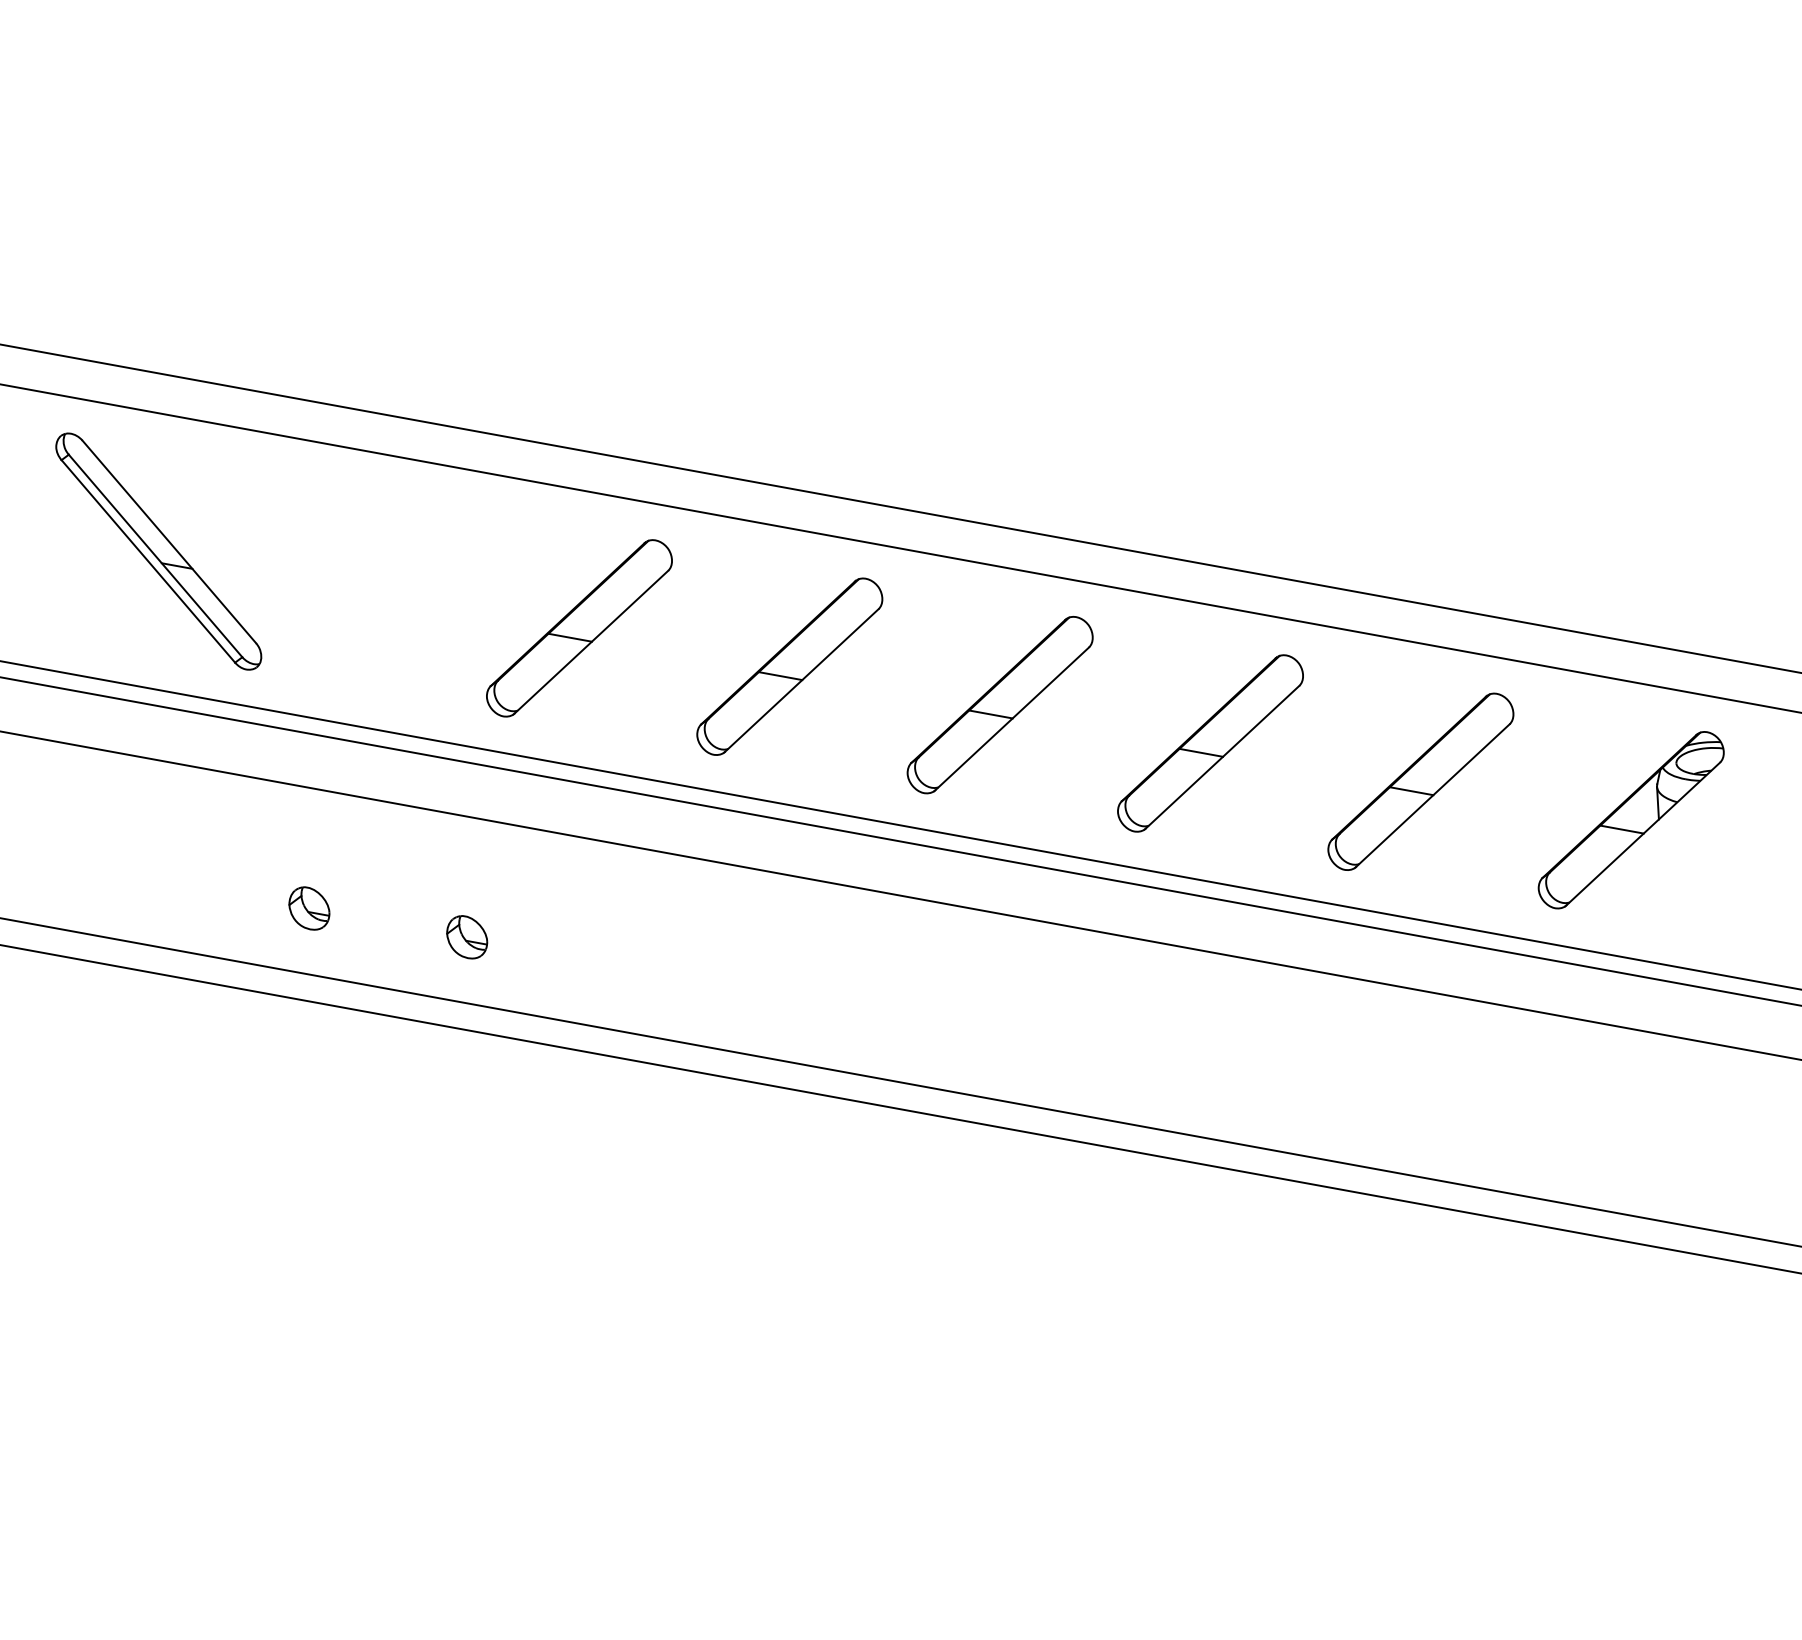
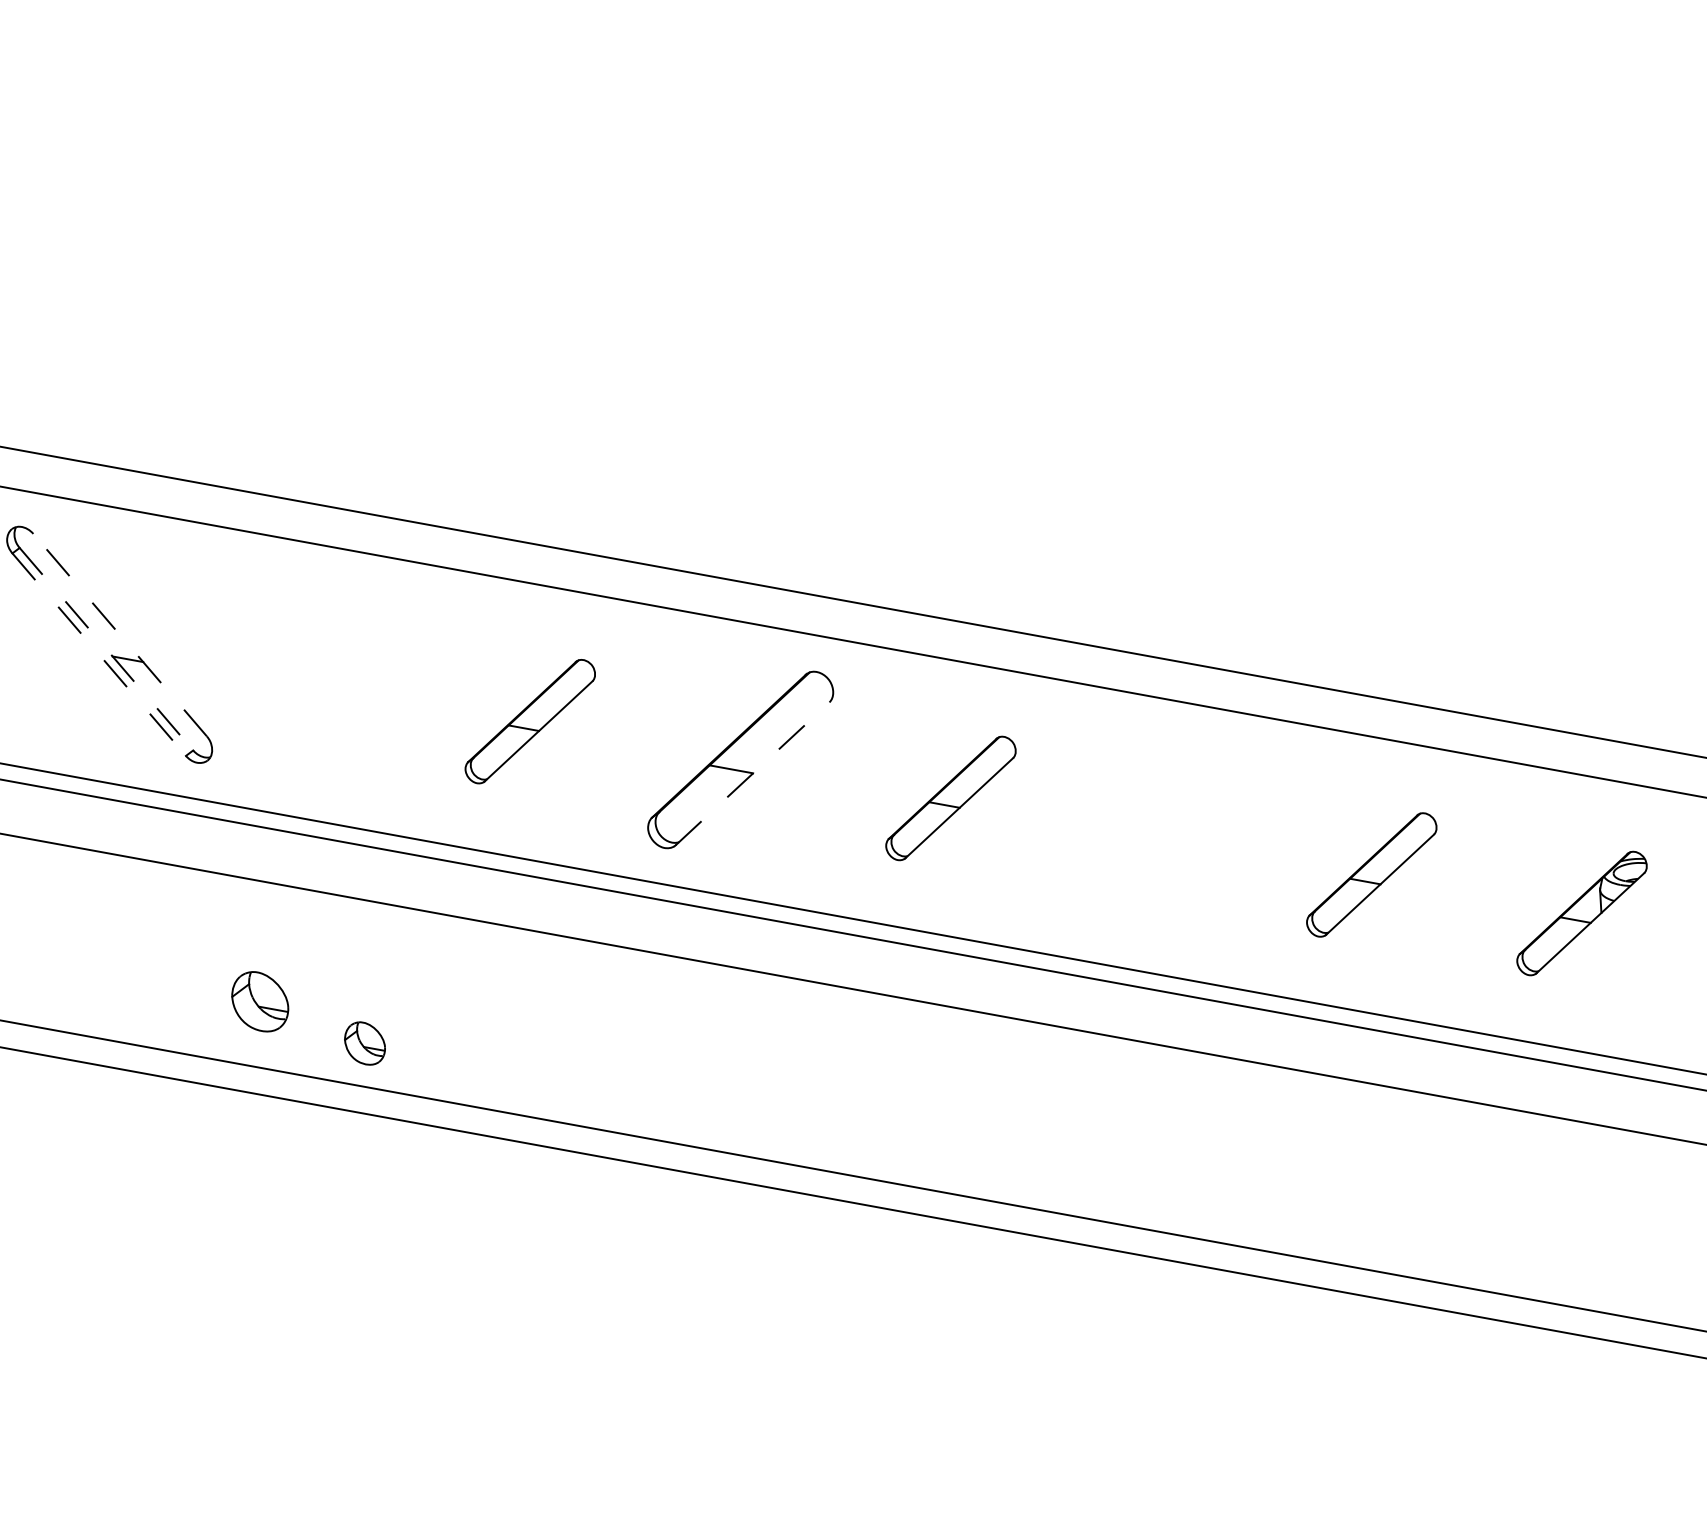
line: (169, 541) -> (120, 634), solid -> dashed
line: (155, 556) -> (106, 649), solid -> dashed
line: (148, 561) -> (99, 654), solid -> dashed
part: (579, 628) -> (530, 721), size x0.7
line: (801, 680) -> (752, 773), solid -> dashed
part: (999, 705) -> (950, 798), size x0.7
part: (1210, 743) -> (1161, 836), removed
part: (1420, 781) -> (1371, 874), size x0.7
part: (1630, 820) -> (1581, 913), size x0.7
part: (309, 908) -> (260, 1001), size x1.4
part: (467, 937) -> (365, 1043), moved

